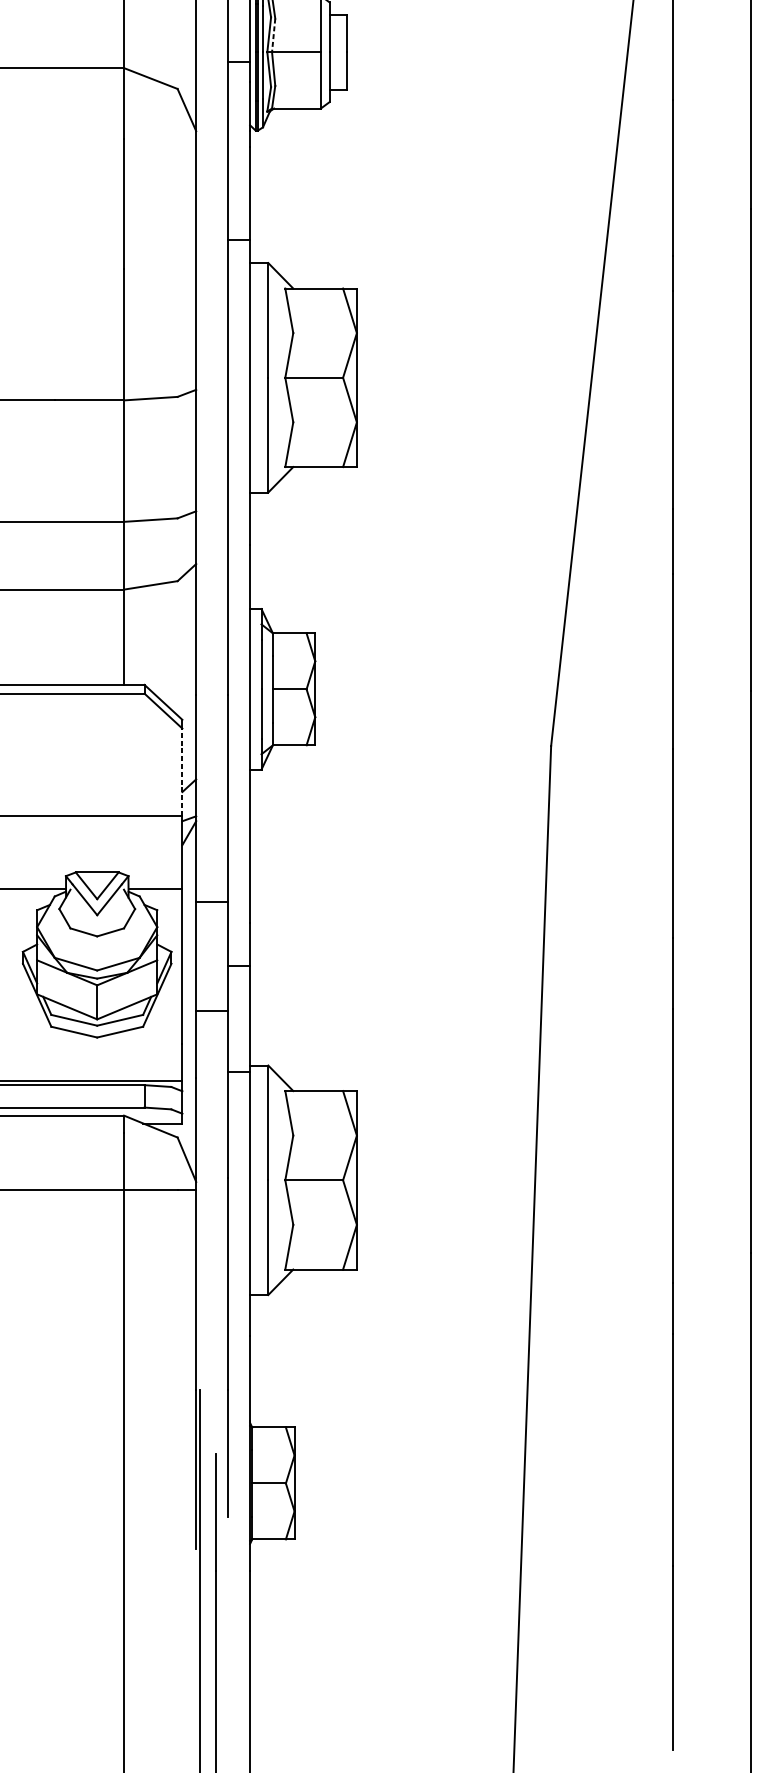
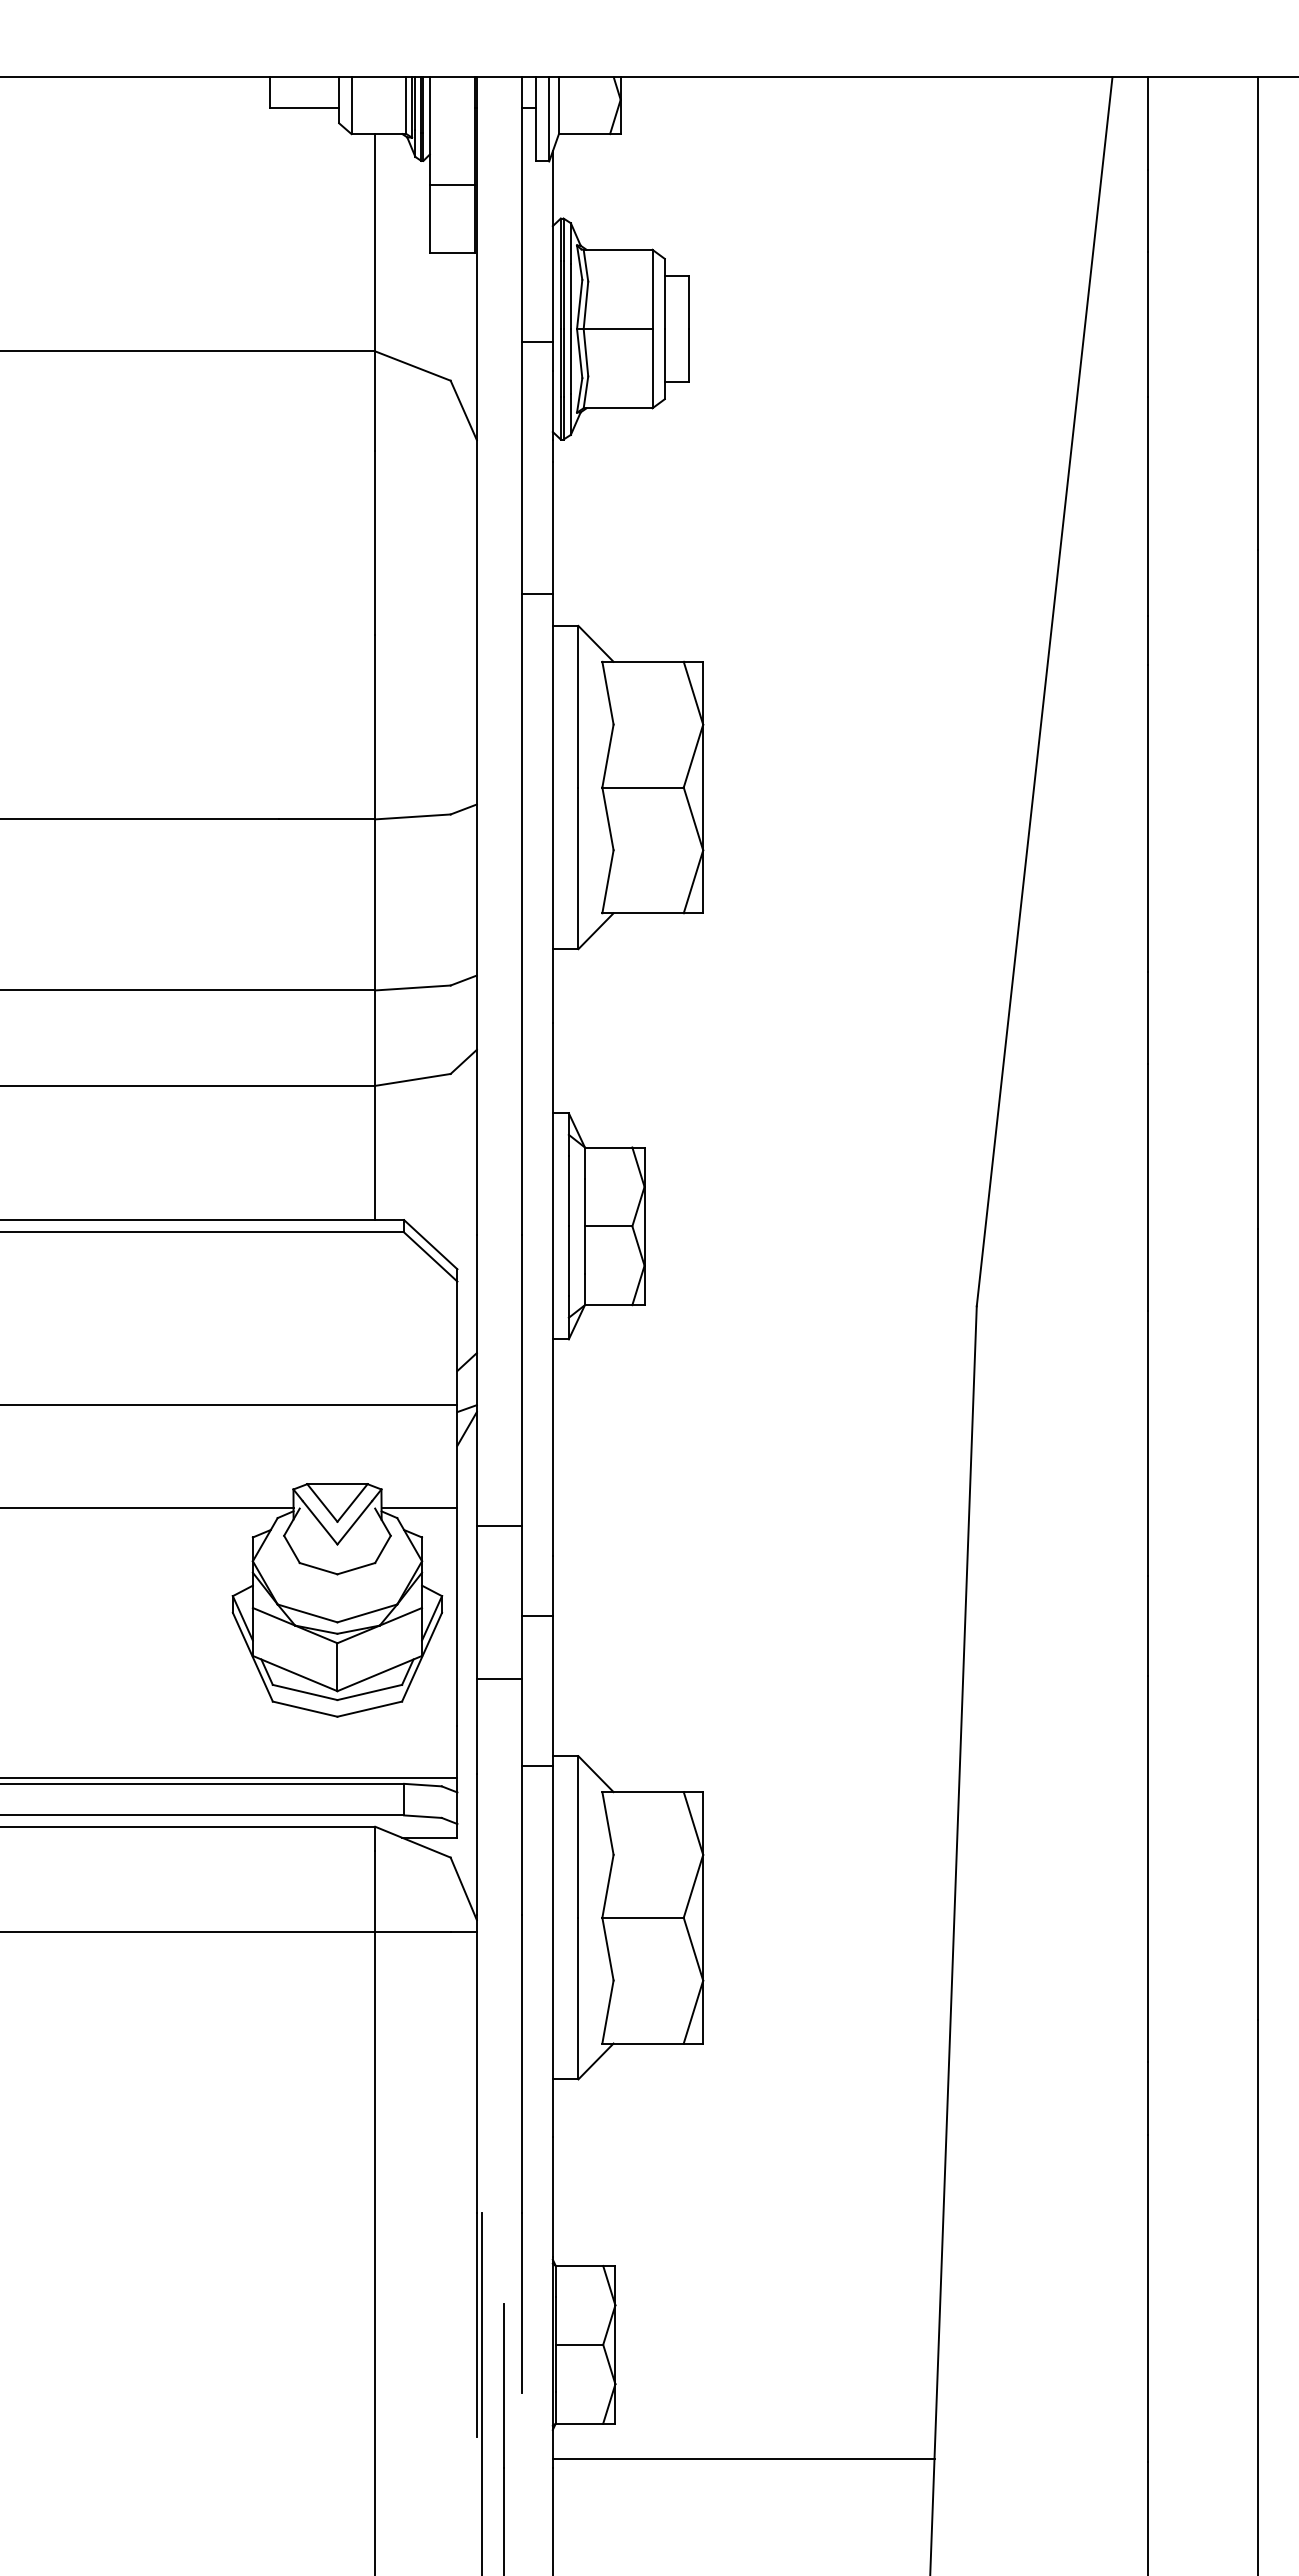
line: (273, 35) -> (585, 305), dashed -> solid
line: (182, 771) -> (457, 1342), dashed -> solid
line: (385, 1564) -> (743, 2459), added

